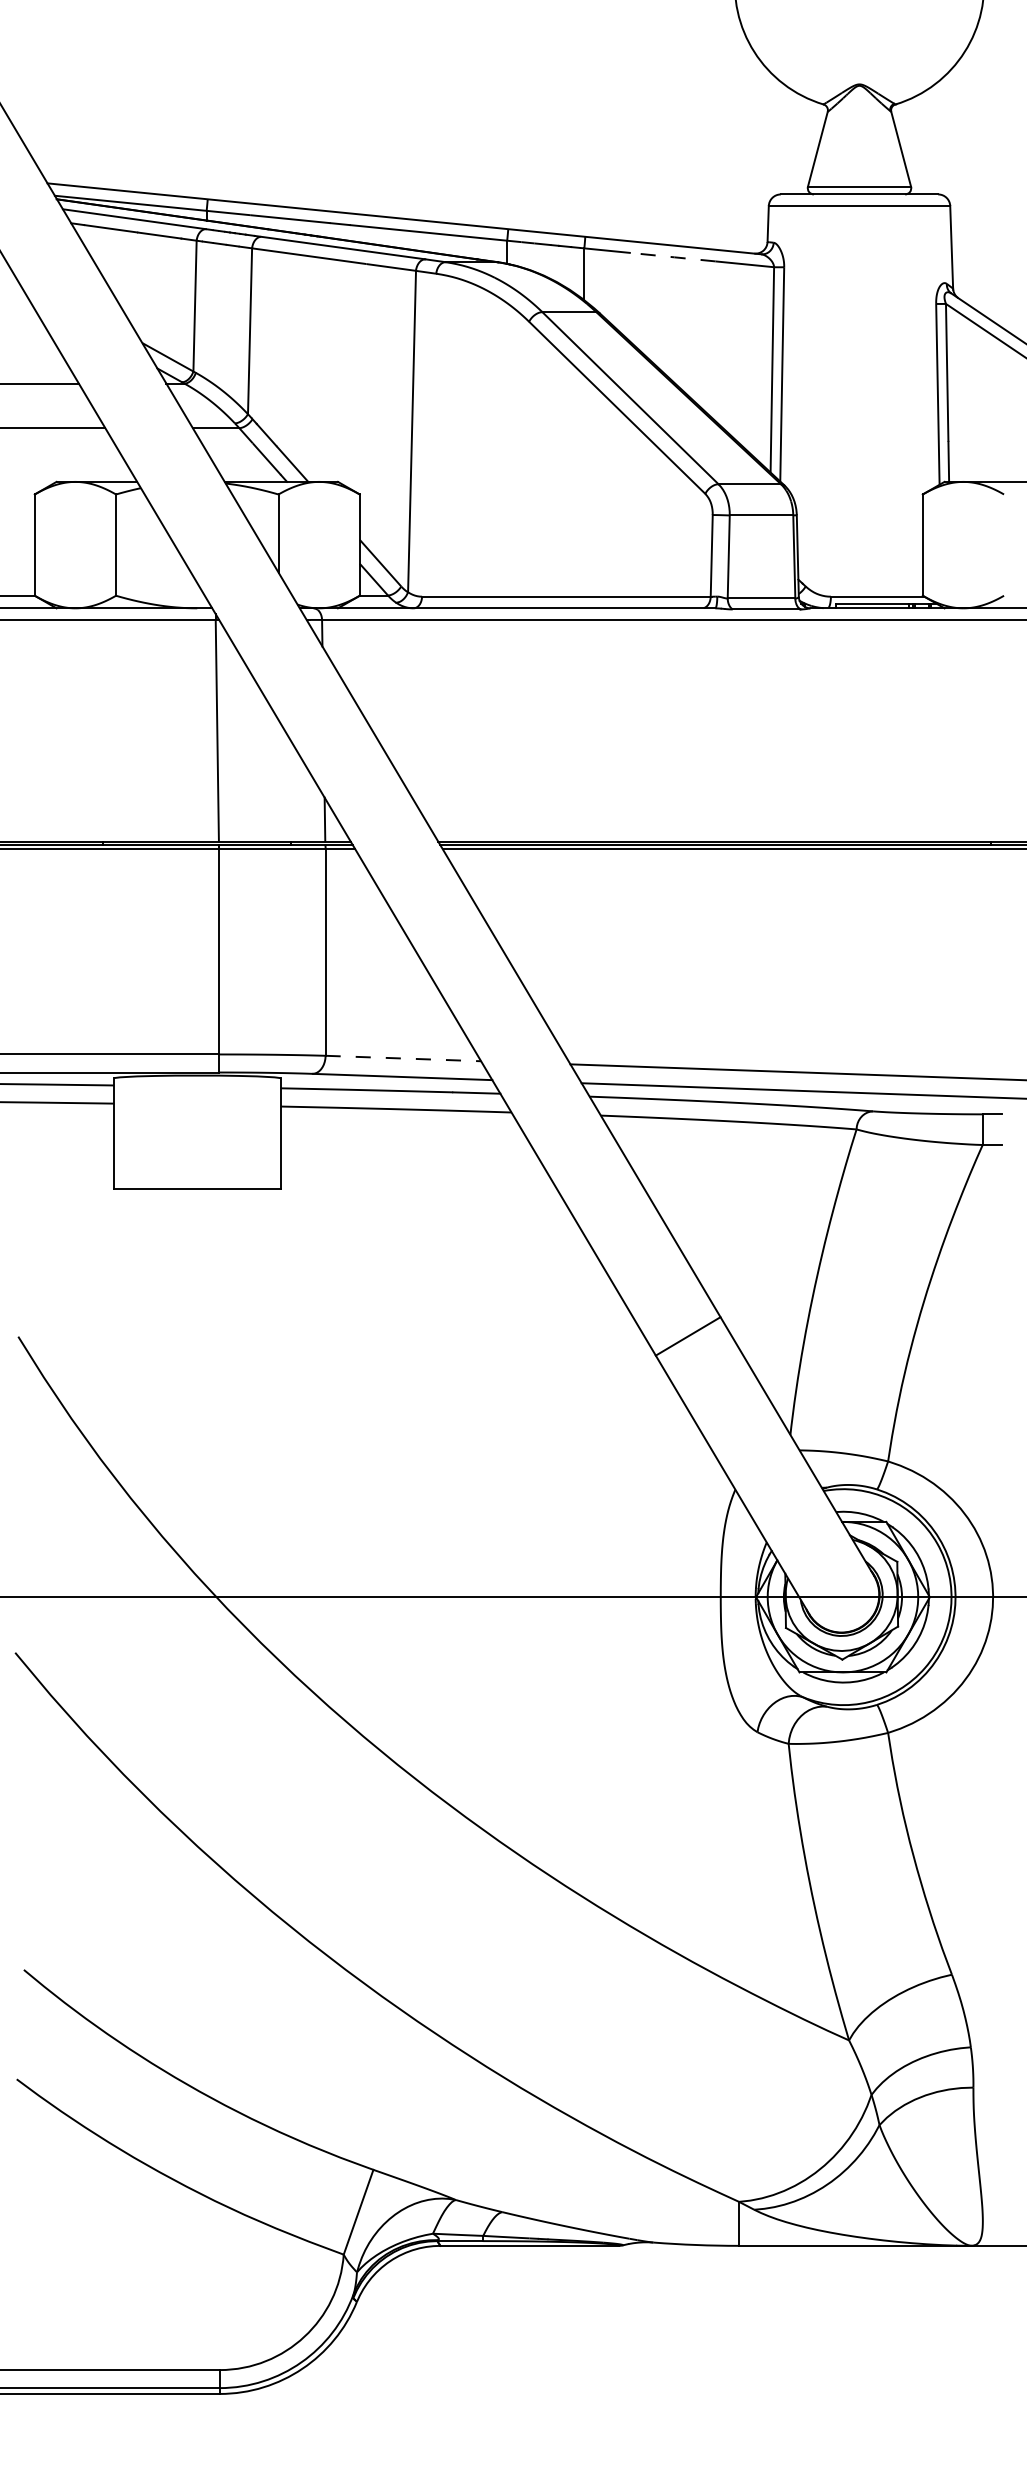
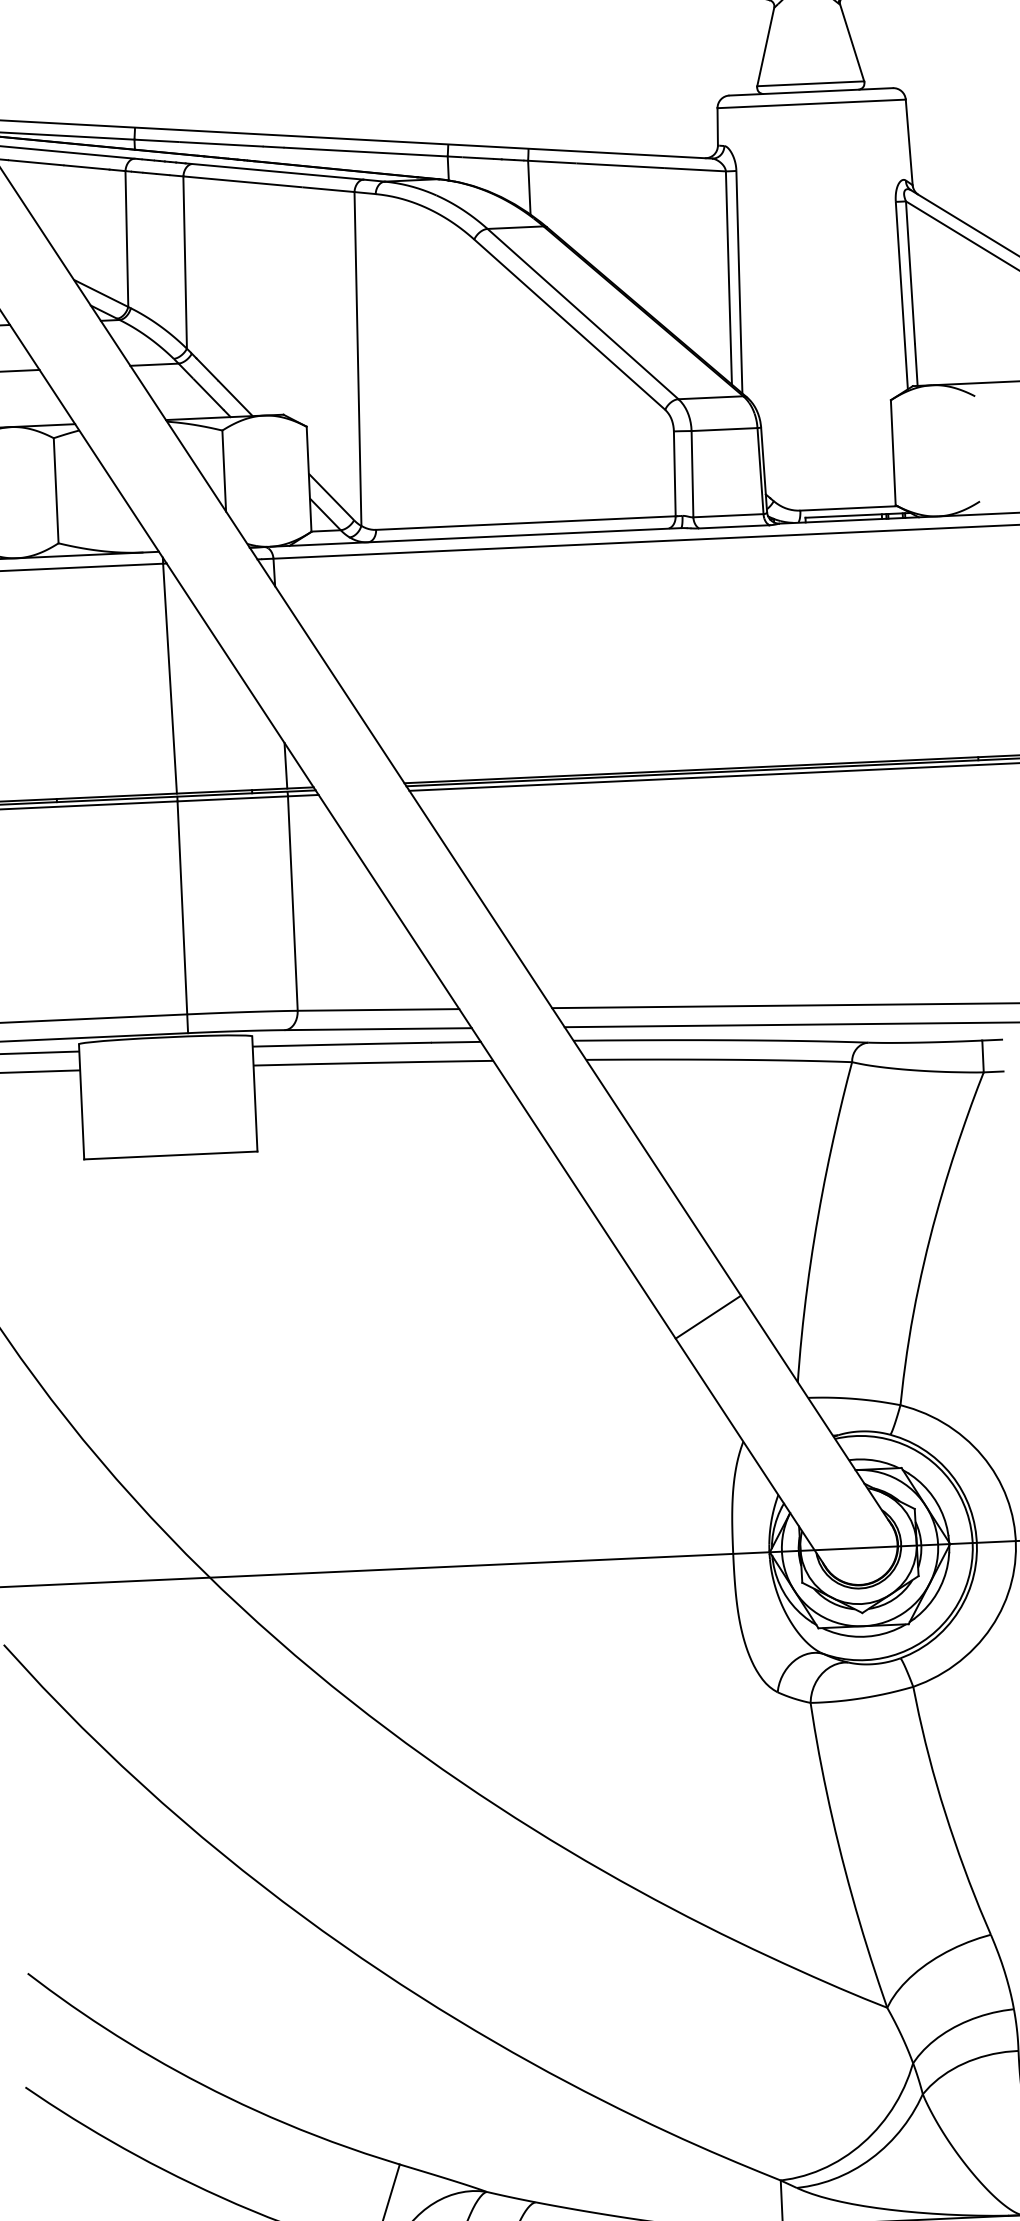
line: (674, 257) -> (622, 166), dashed -> solid
line: (403, 1058) -> (378, 1009), dashed -> solid
line: (687, 1336) -> (707, 1317), moved

